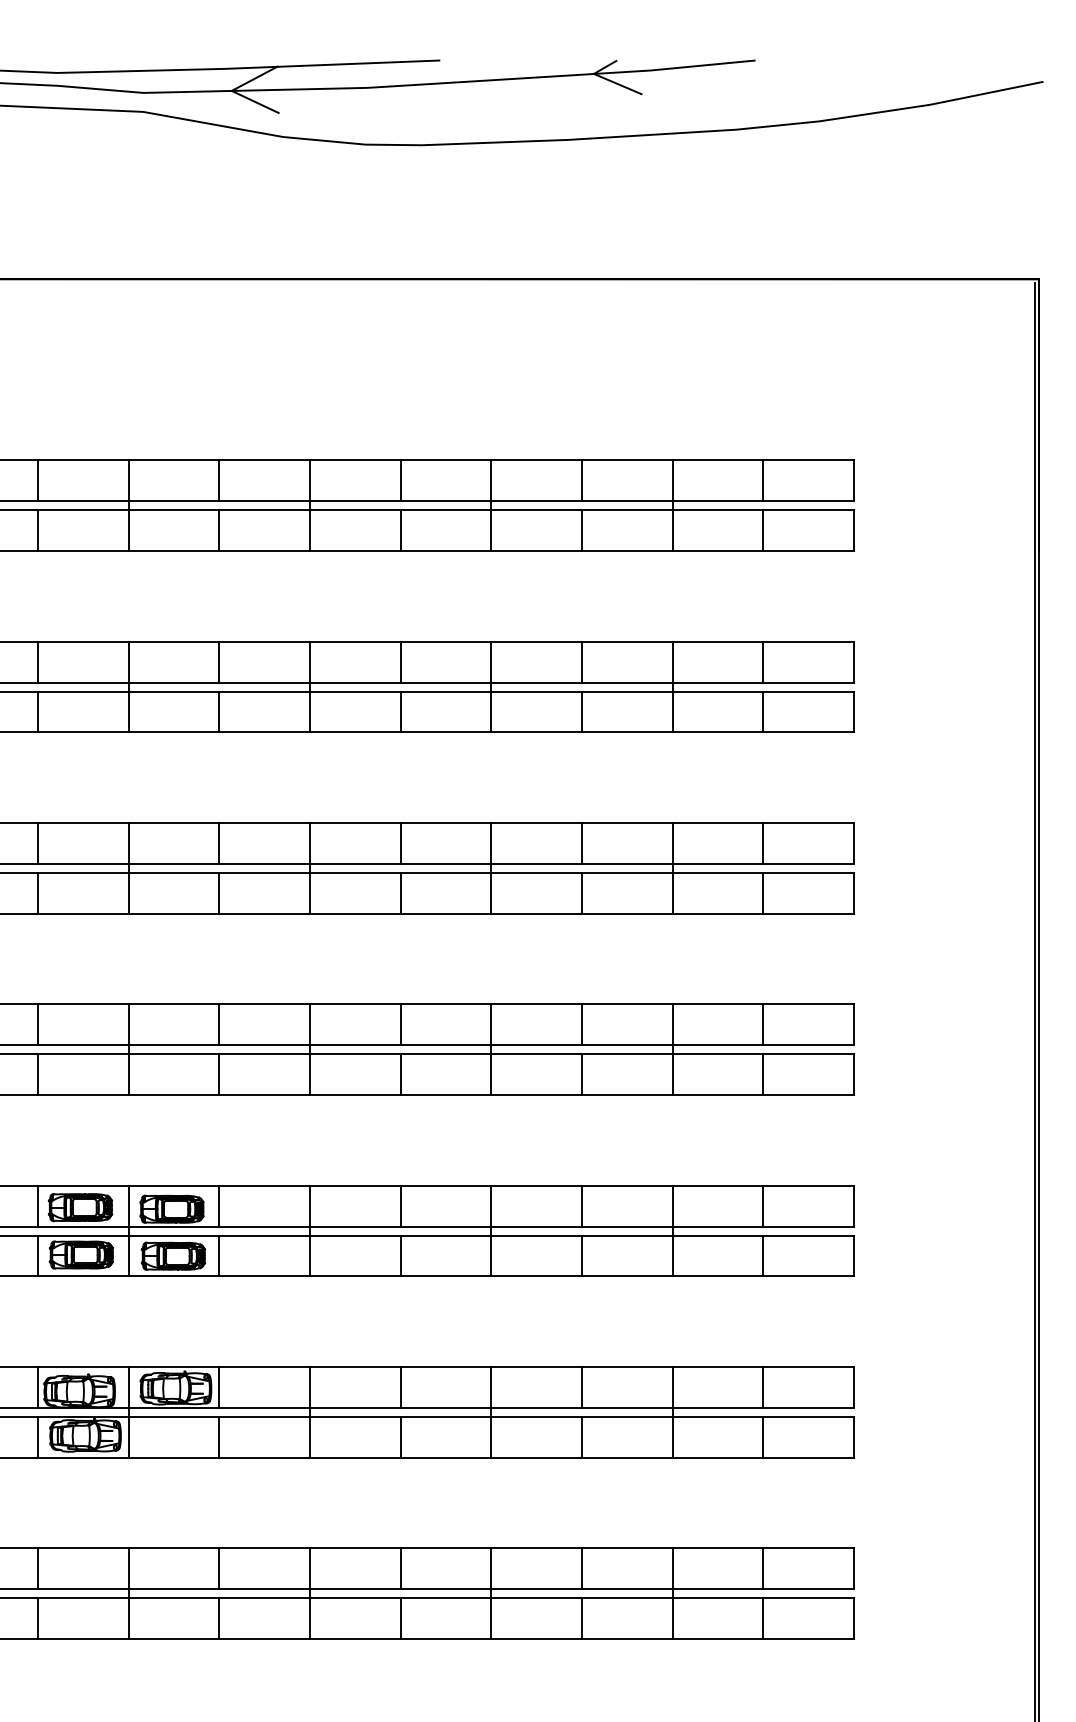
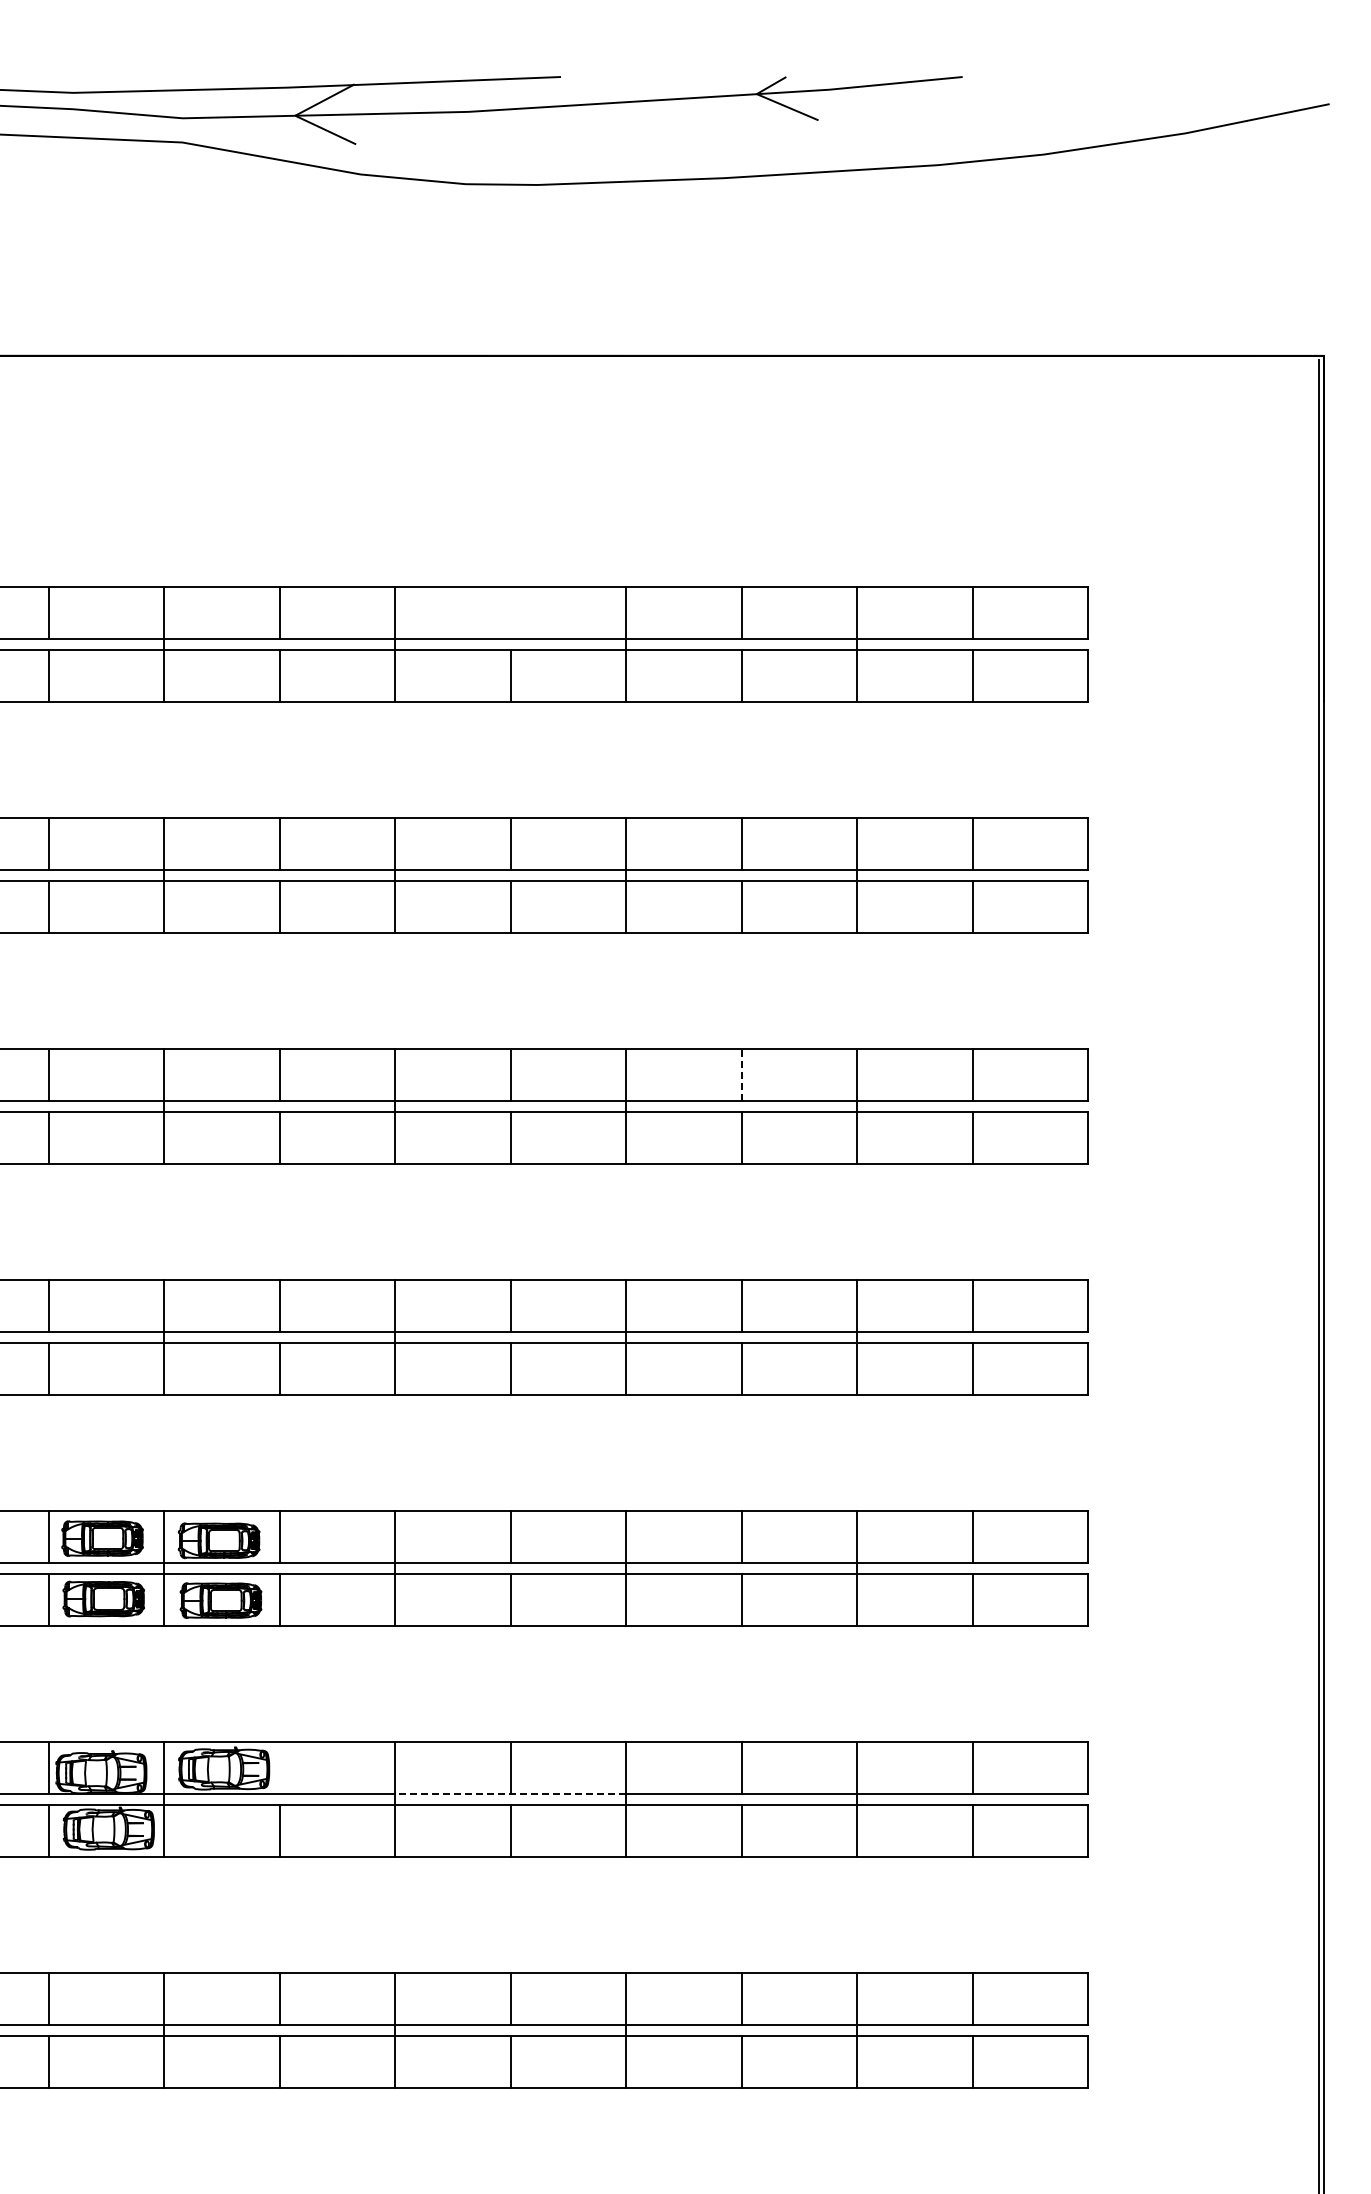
line: (400, 480) -> (510, 612), removed
line: (581, 843) -> (741, 1074), solid -> dashed
line: (219, 1387) -> (279, 1767), removed
line: (400, 1407) -> (510, 1793), solid -> dashed

